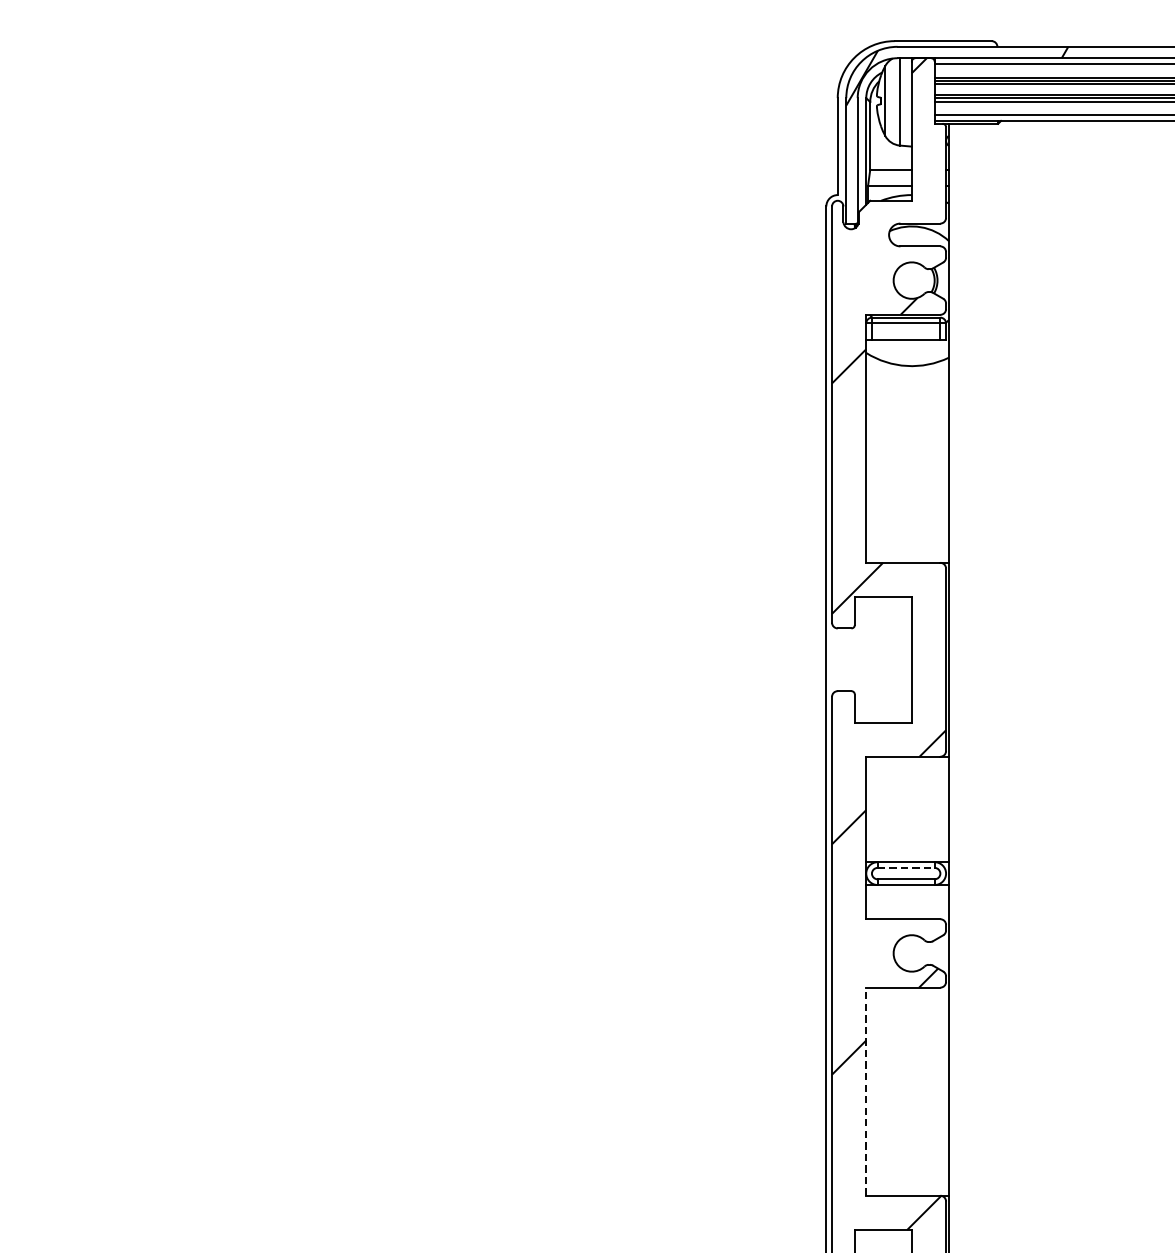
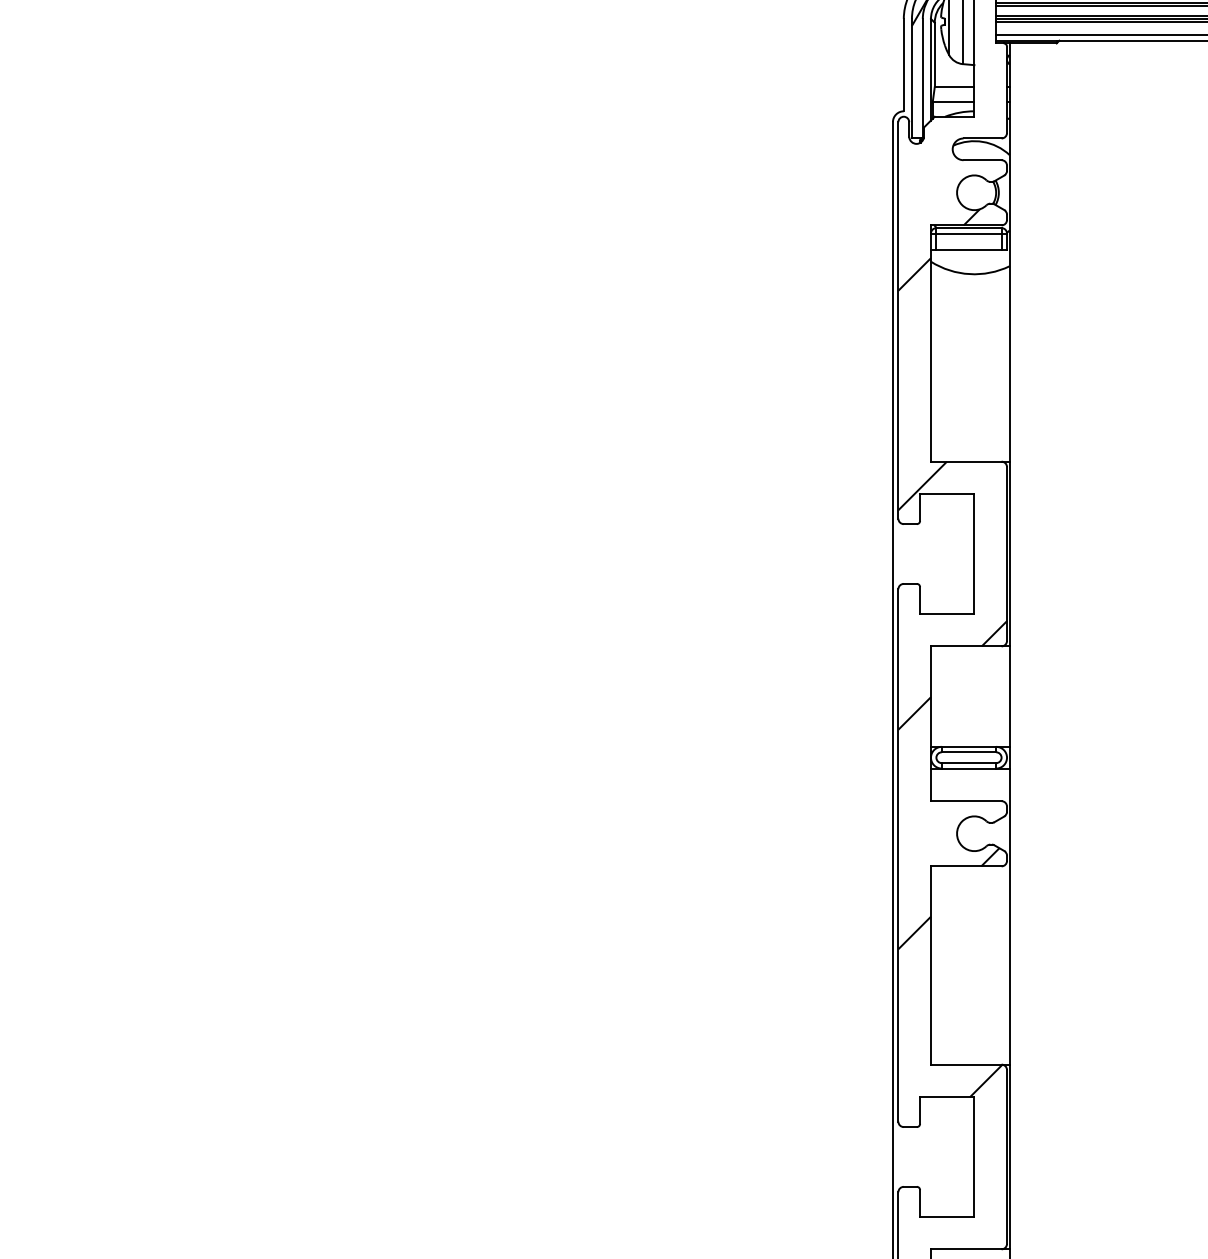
line: (906, 868) -> (969, 752), dashed -> solid
line: (865, 1091) -> (930, 965), dashed -> solid

